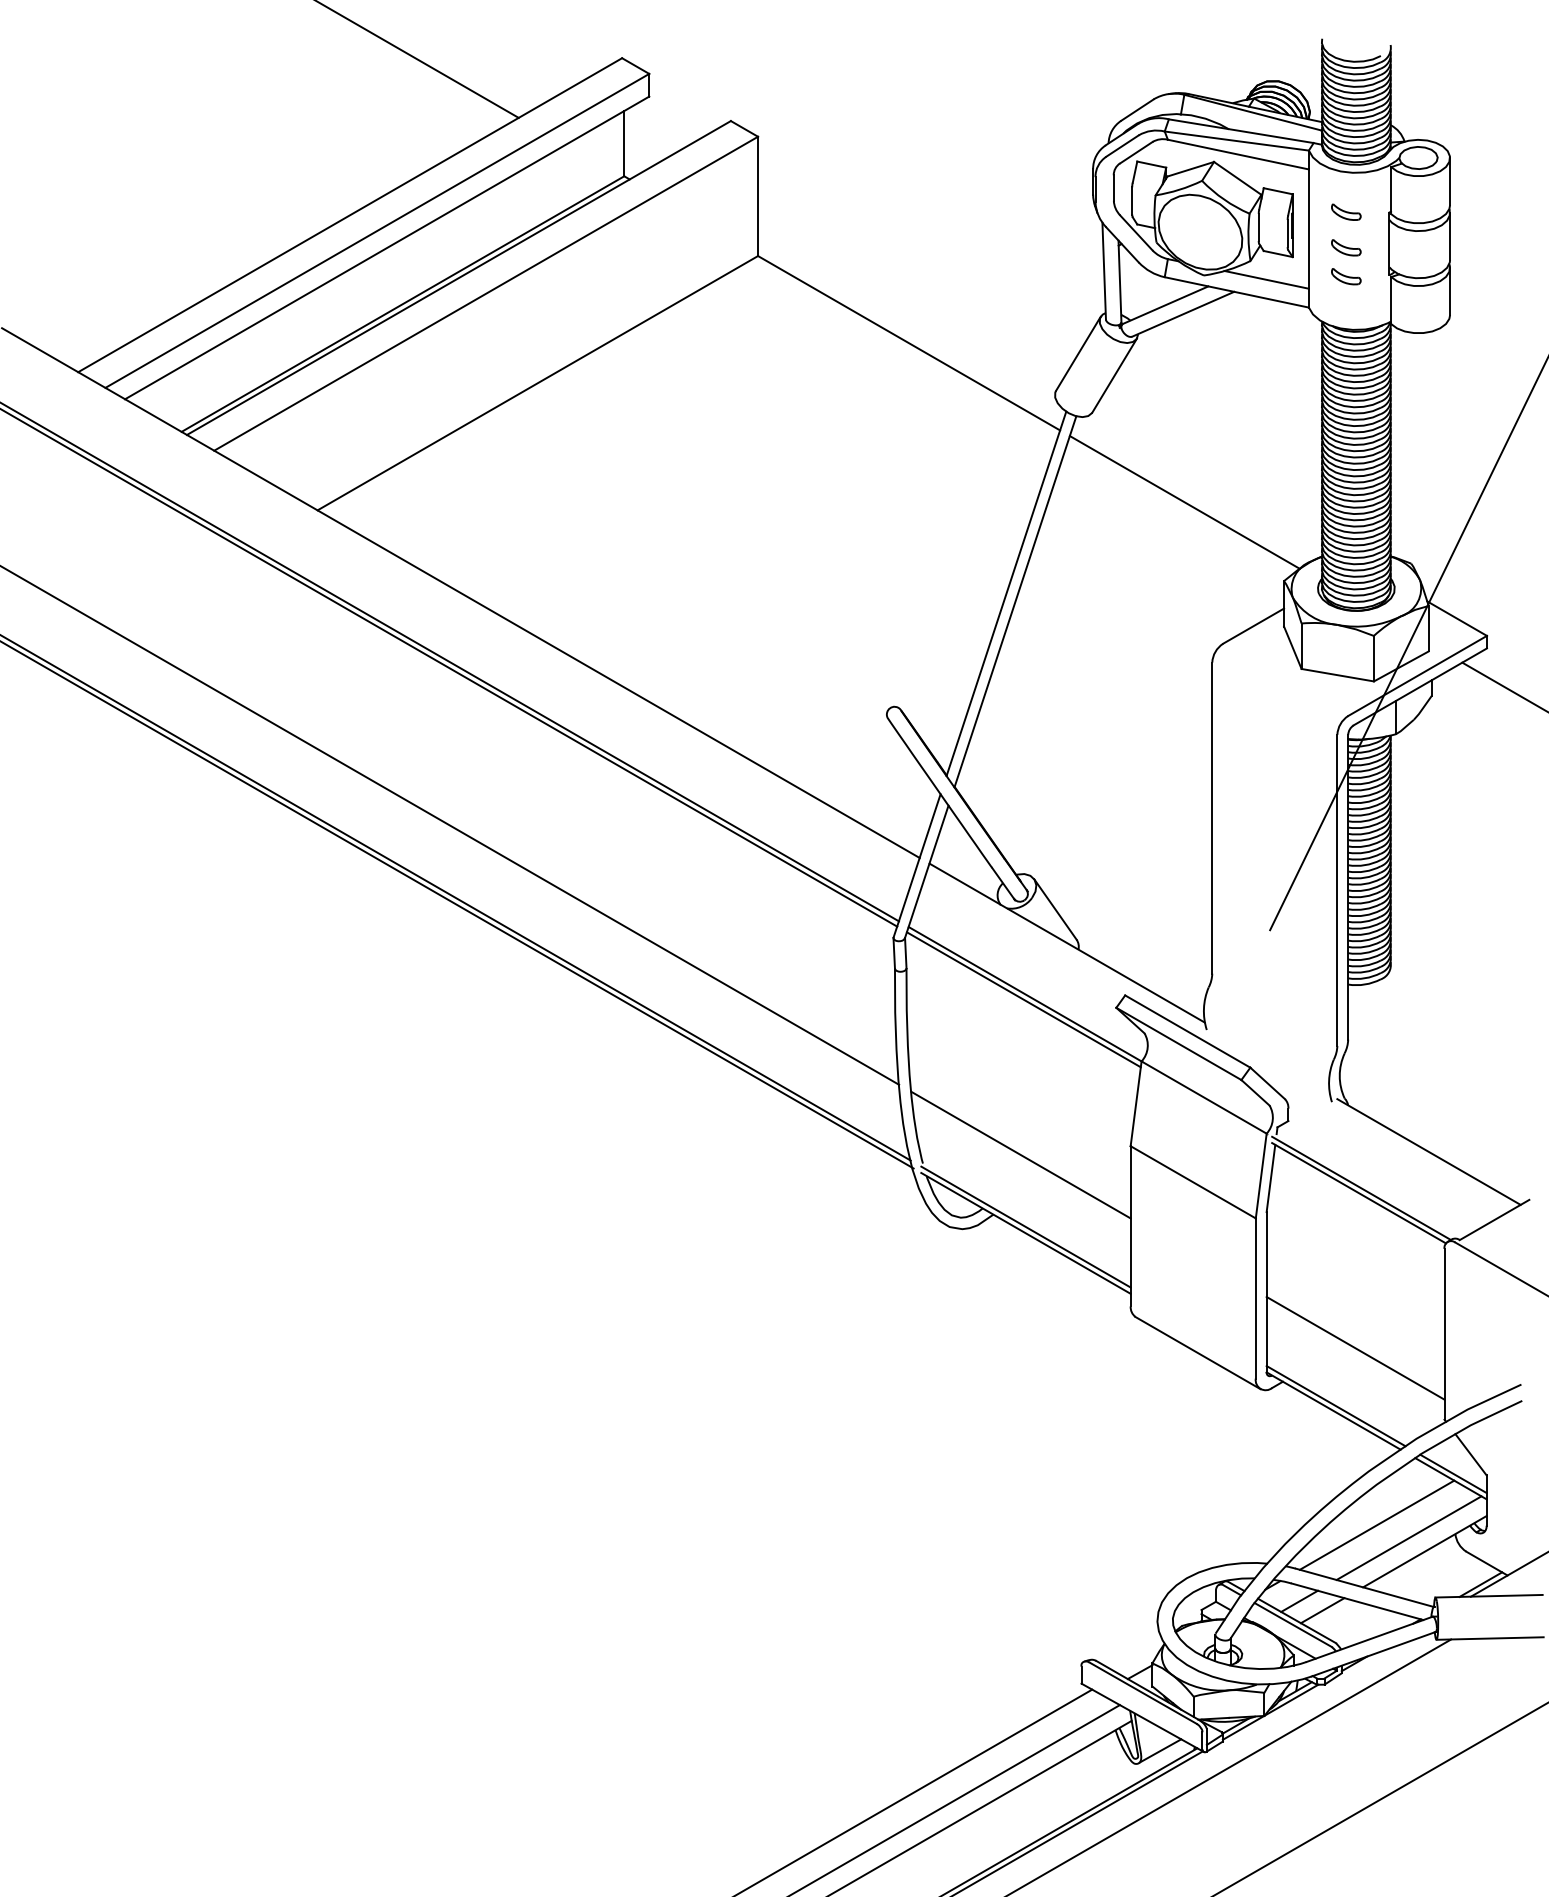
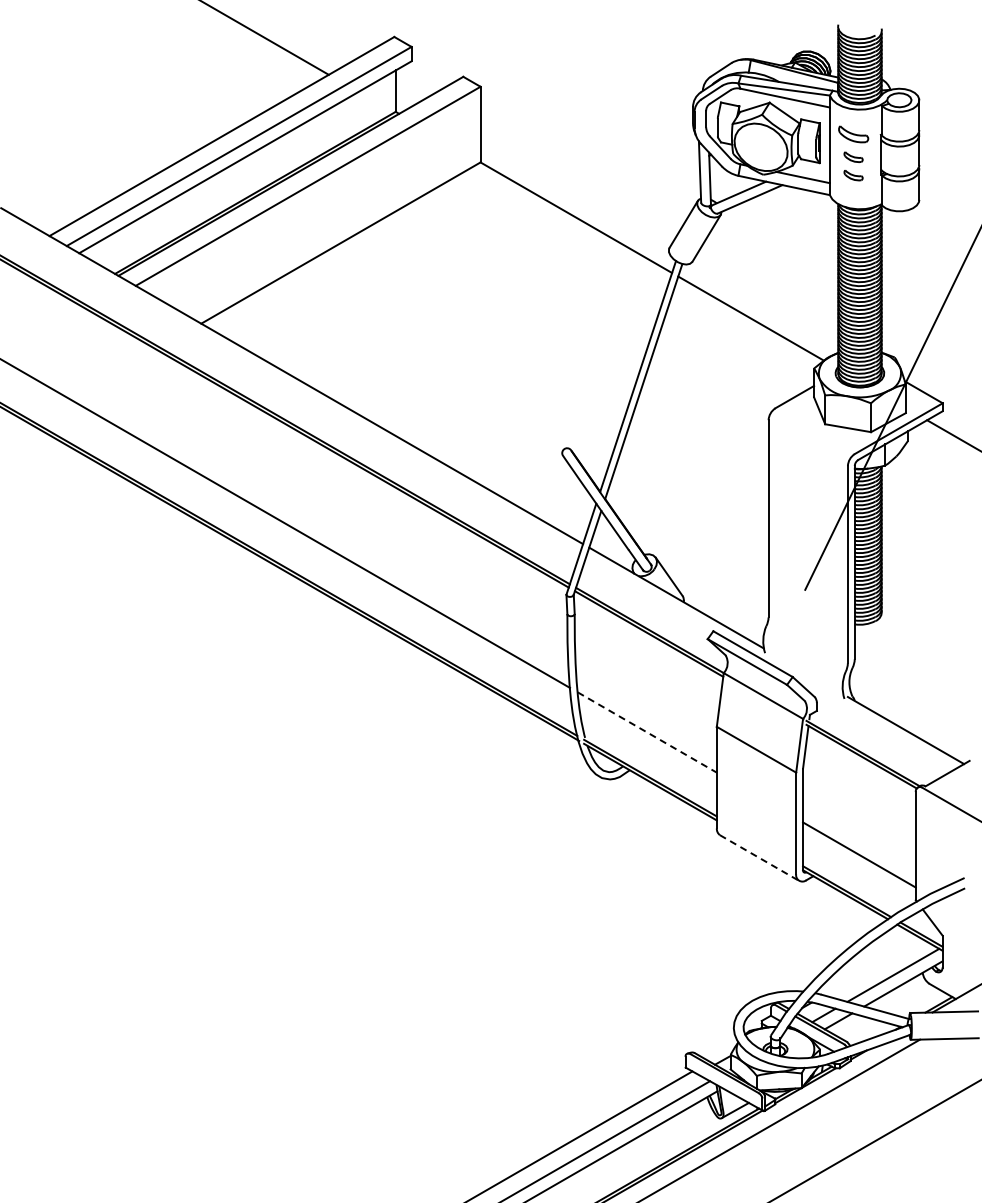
part: (1346, 211) -> (853, 134), size x1.6
line: (1021, 1155) -> (647, 732), solid -> dashed
line: (1197, 1353) -> (759, 858), solid -> dashed
line: (1377, 1524) -> (873, 966), removed

